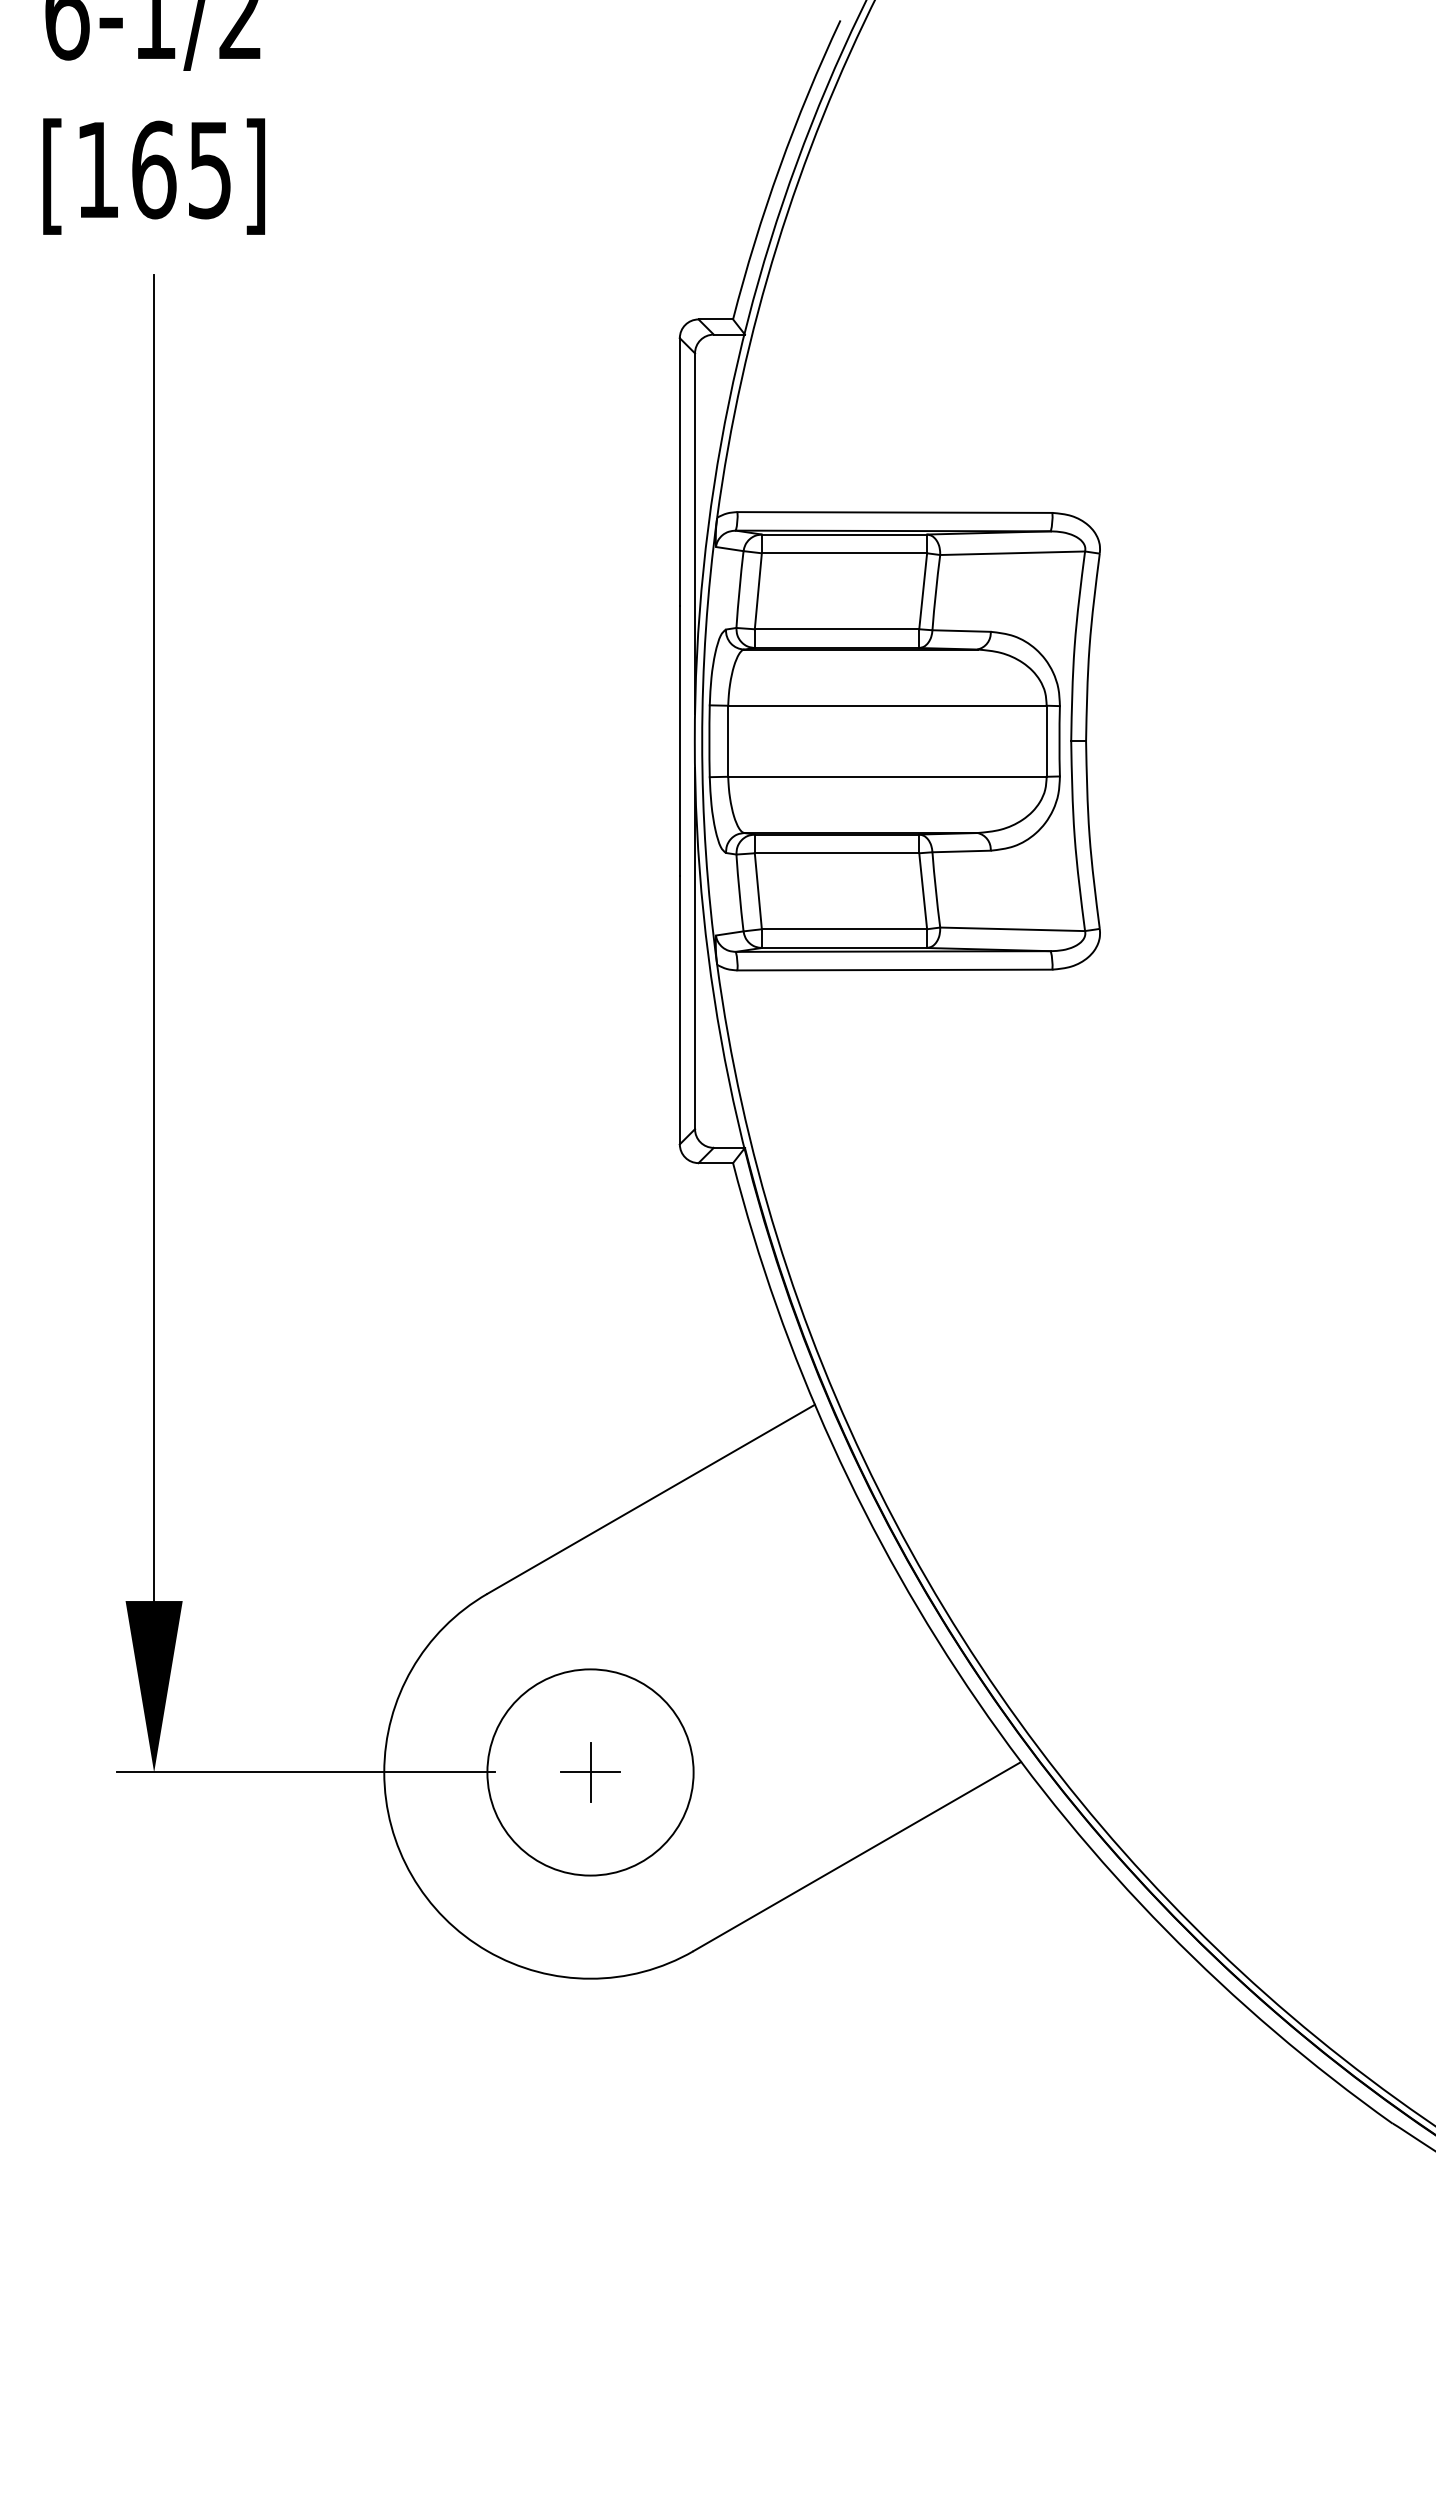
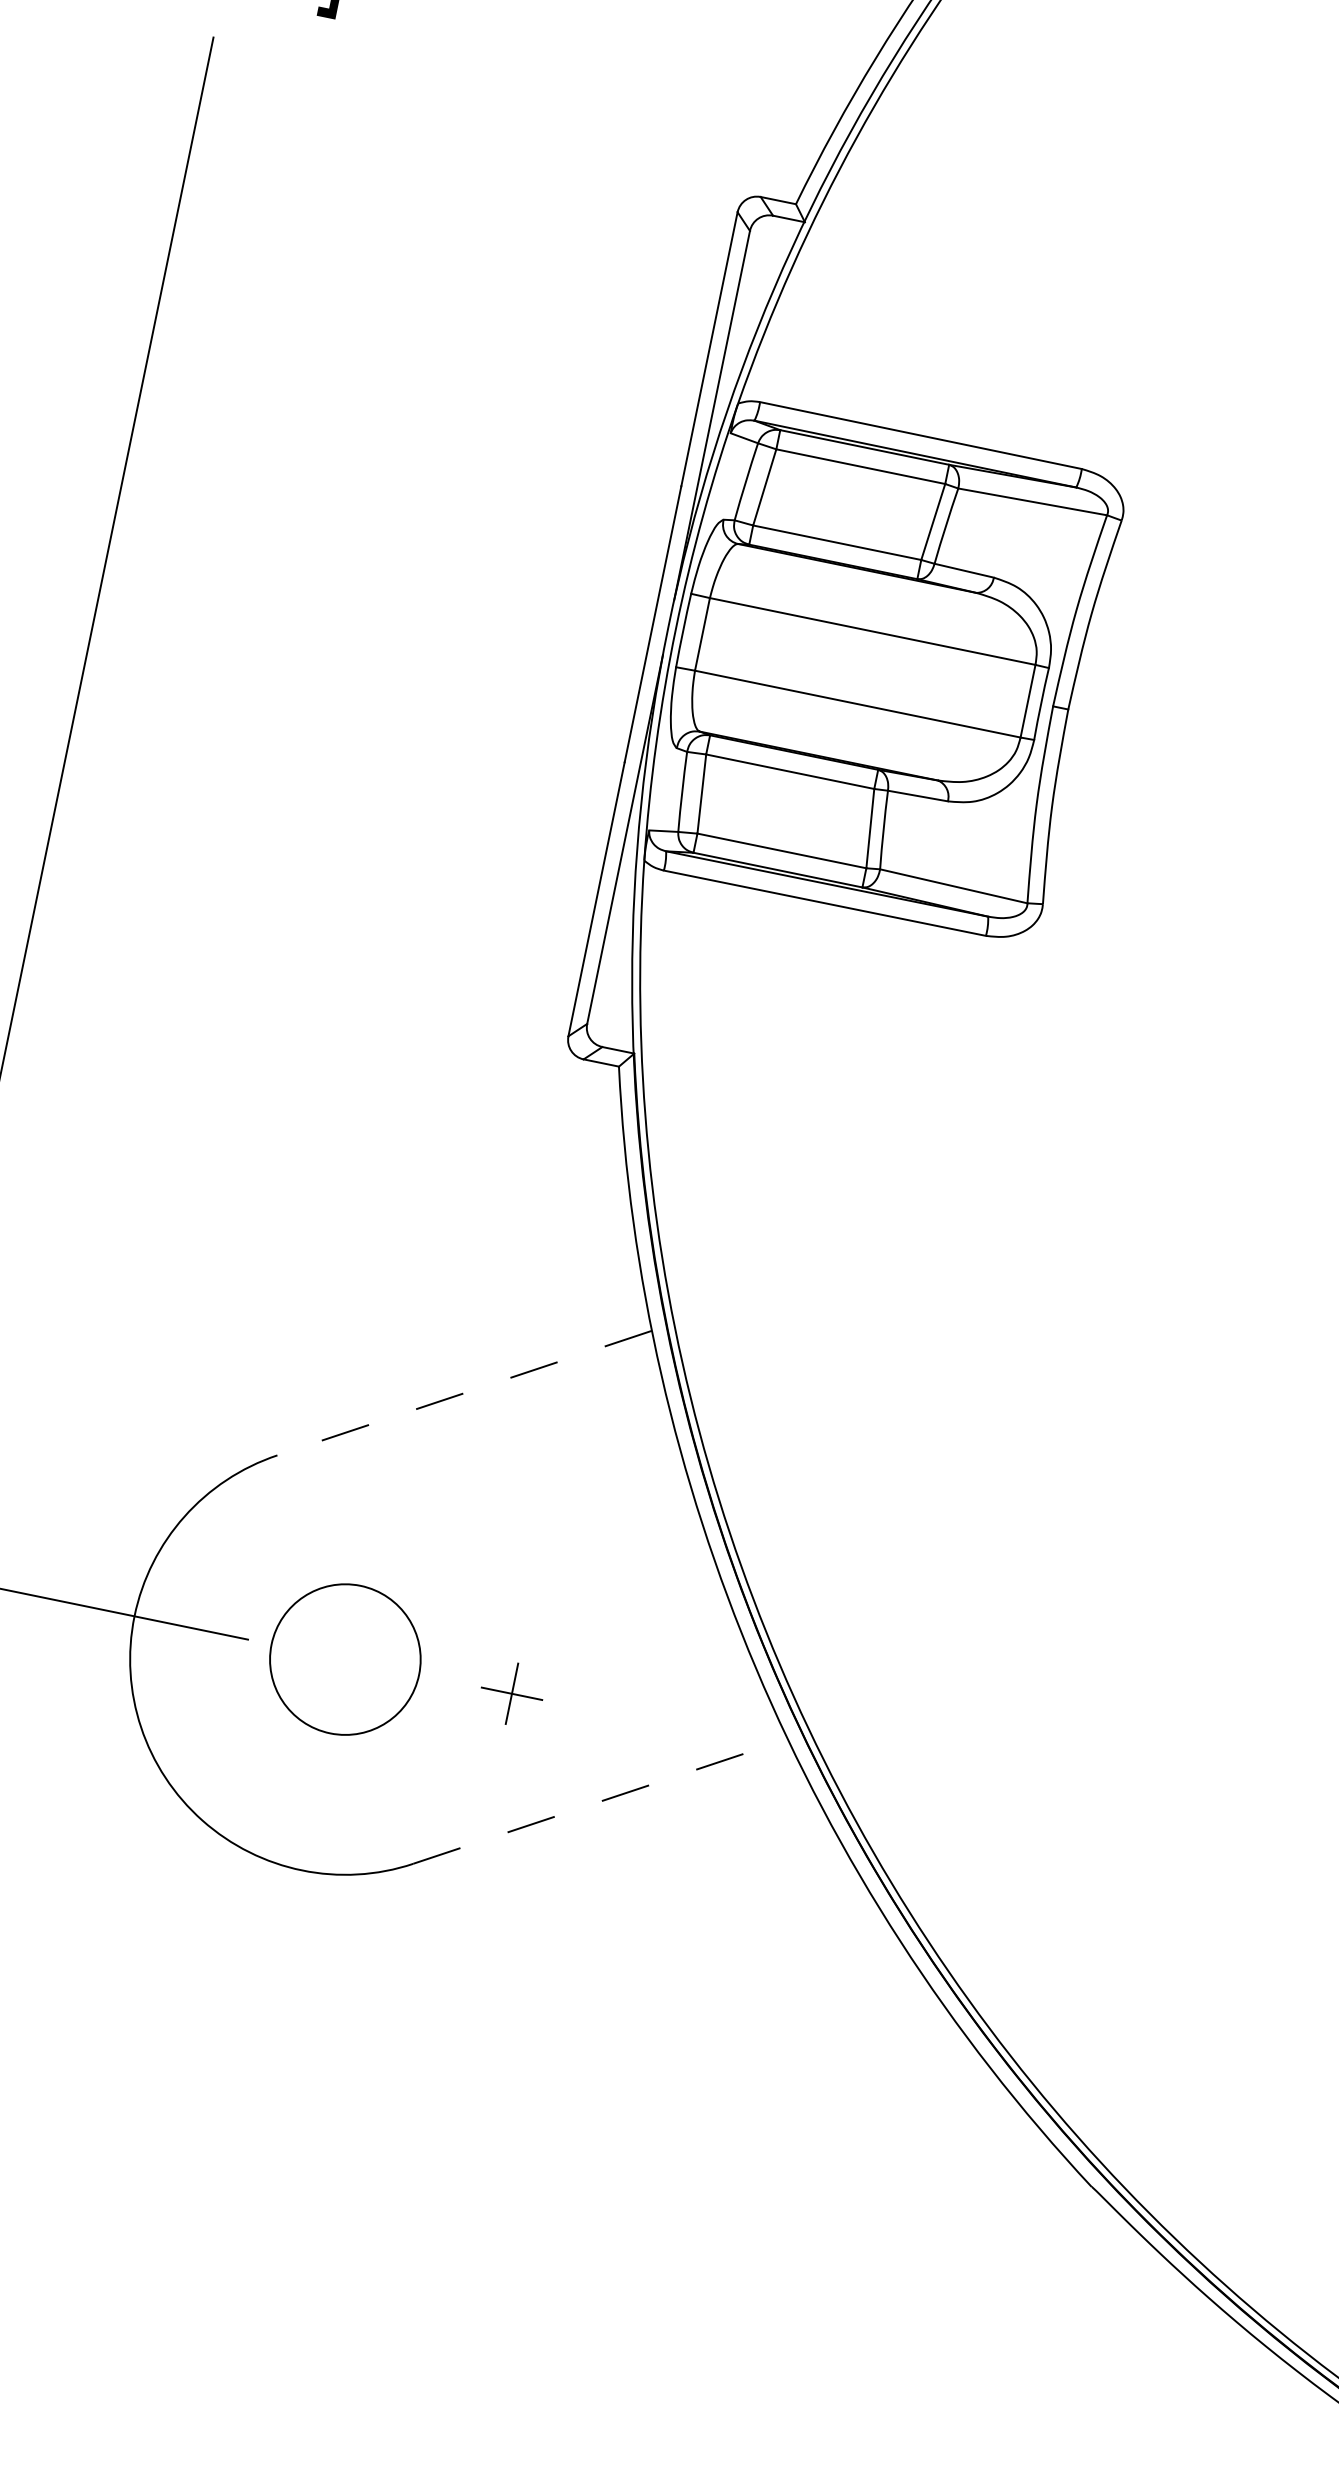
line: (650, 1499) -> (463, 1393), solid -> dashed
circle: (590, 1772) -> (345, 1659), size x0.7
part: (590, 1772) -> (511, 1693), moved
line: (857, 1856) -> (600, 1801), solid -> dashed

